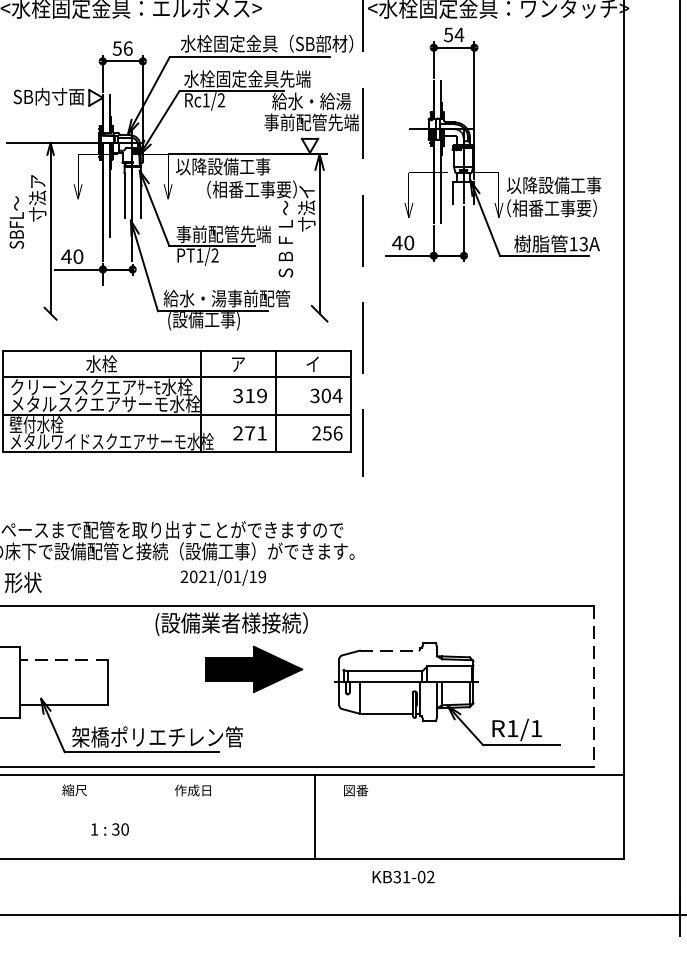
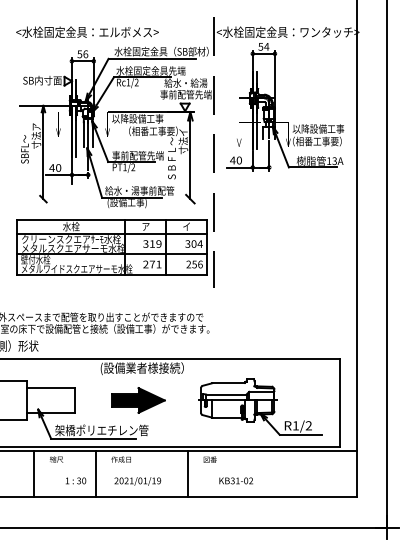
text: (222, 577) -> (137, 481), moved
line: (389, 651) -> (228, 383), dashed -> solid
line: (63, 660) -> (50, 388), dashed -> solid
part: (253, 669) -> (138, 400), moved
line: (594, 685) -> (340, 402), dashed -> solid
text: (535, 728) -> (308, 425), R1/1 -> R1/2
line: (34, 817) -> (34, 474), added
line: (145, 817) -> (95, 474), added
text: (402, 876) -> (235, 480), moved

